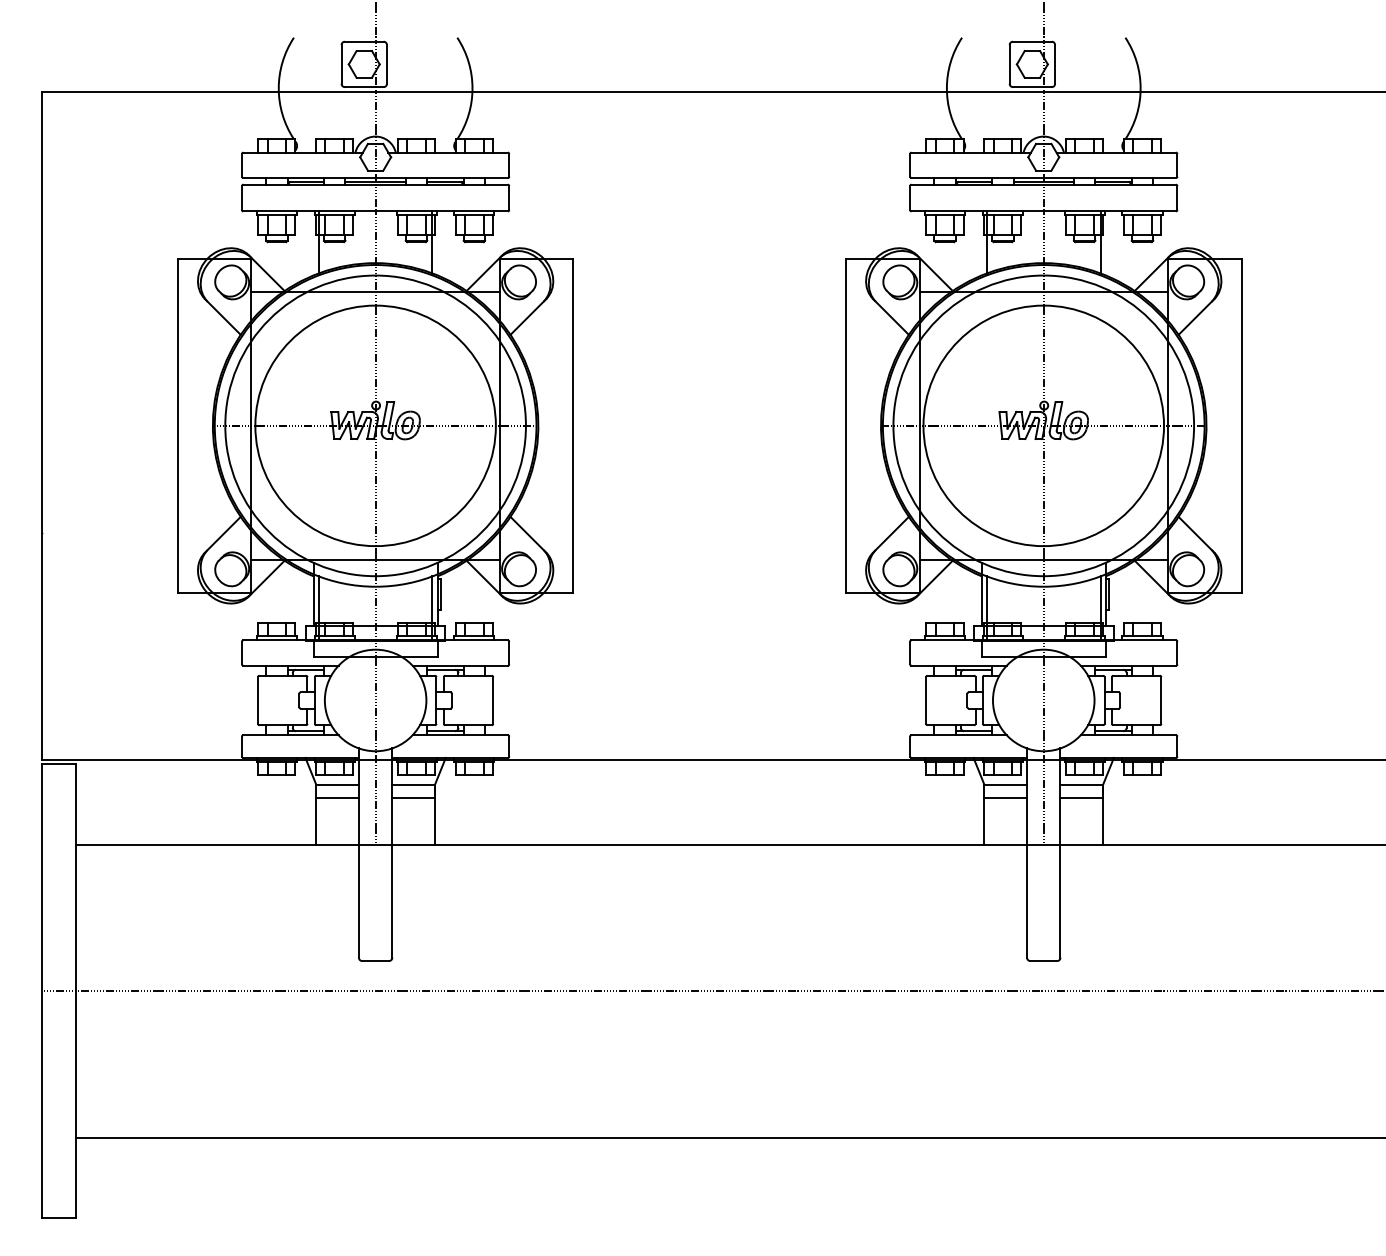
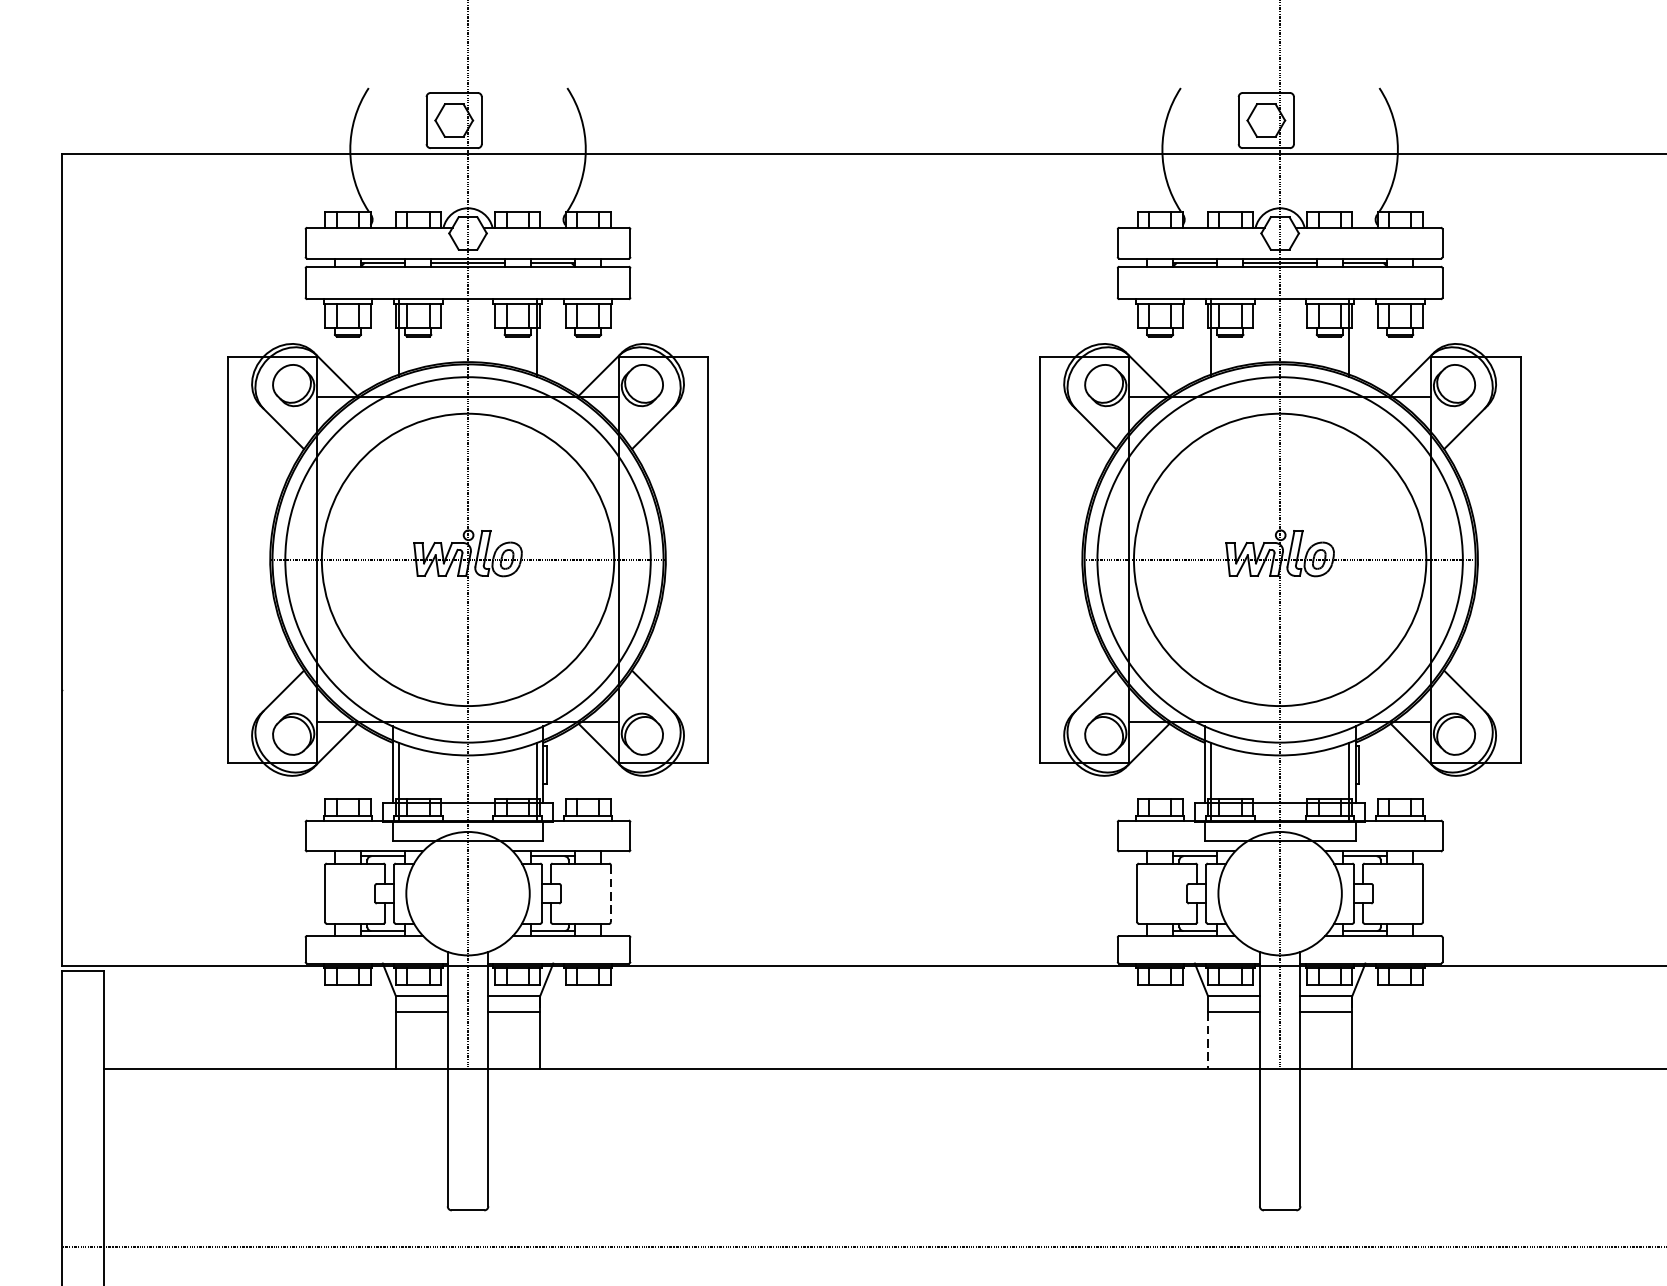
line: (493, 700) -> (611, 893), solid -> dashed
line: (984, 821) -> (1208, 1040), solid -> dashed

